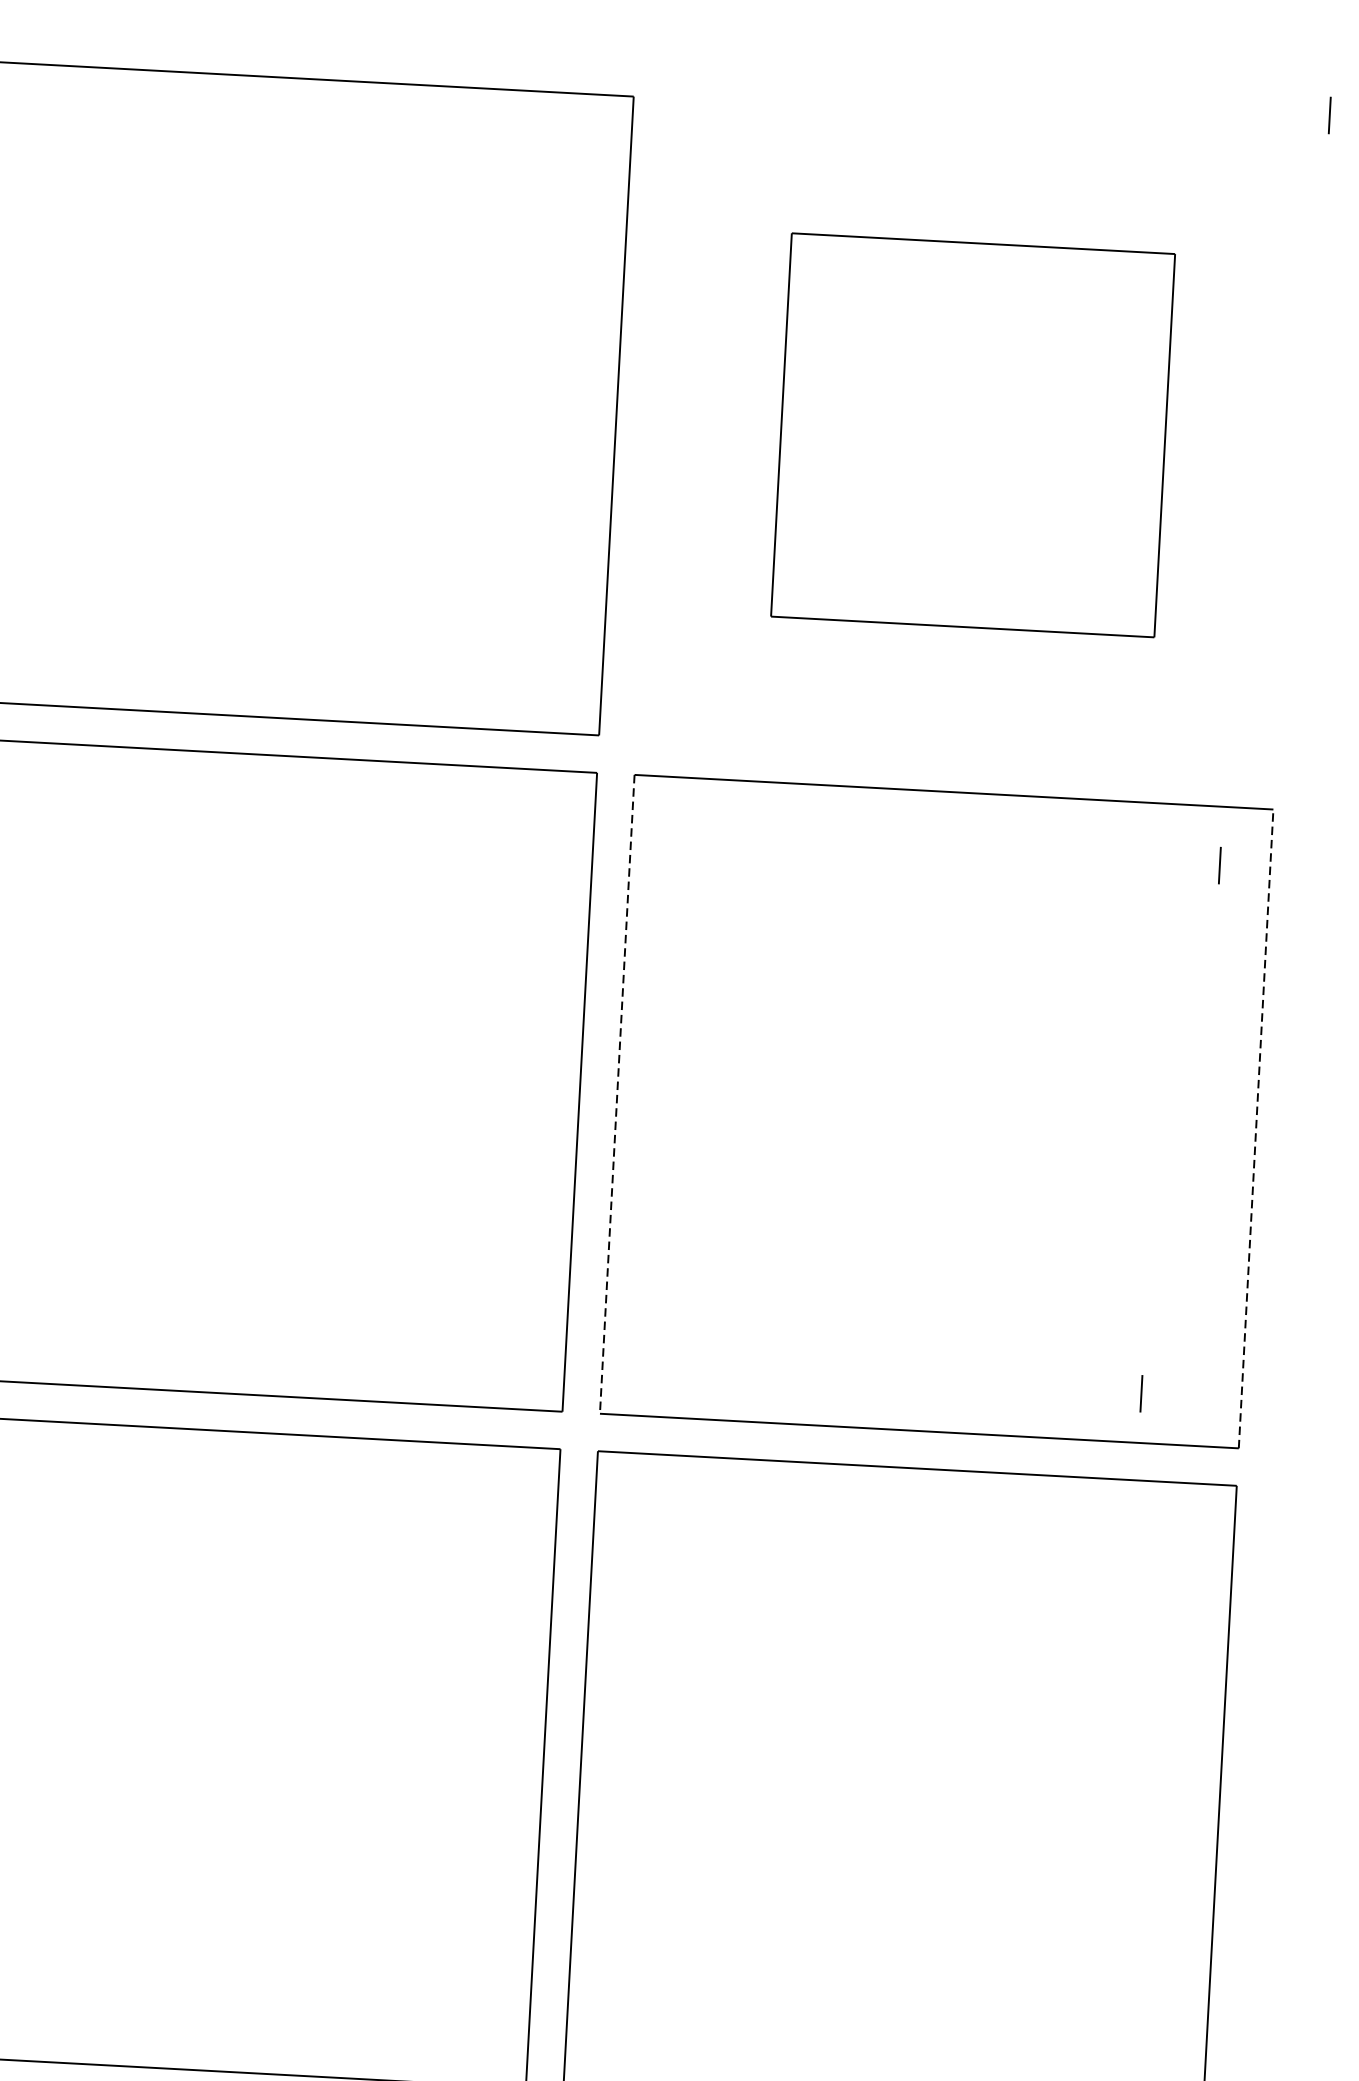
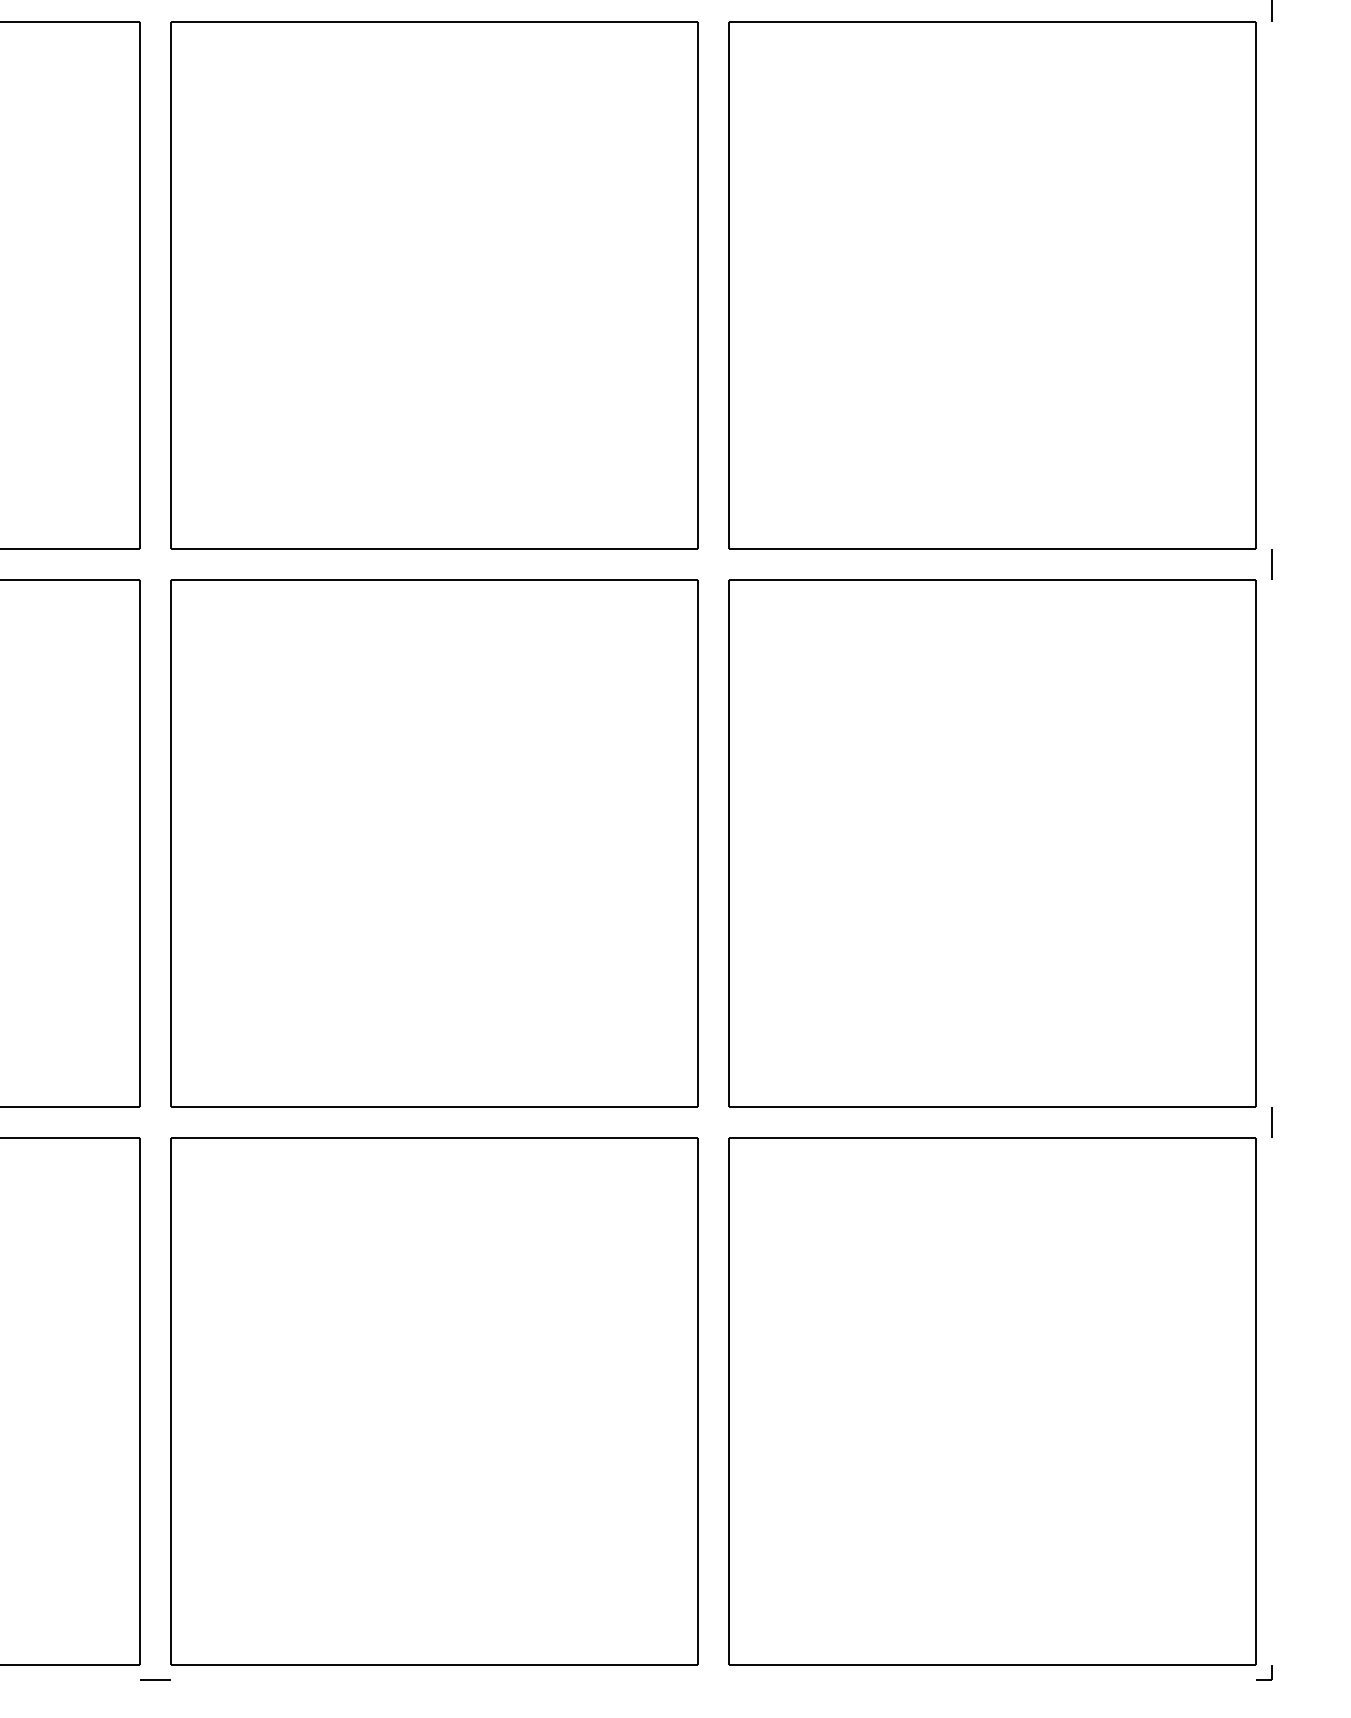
part: (972, 435) -> (992, 285), size x1.67
line: (1219, 865) -> (1271, 564), moved
line: (617, 1094) -> (729, 843), dashed -> solid
line: (1256, 1128) -> (1256, 843), dashed -> solid
line: (1140, 1393) -> (1271, 1122), moved

